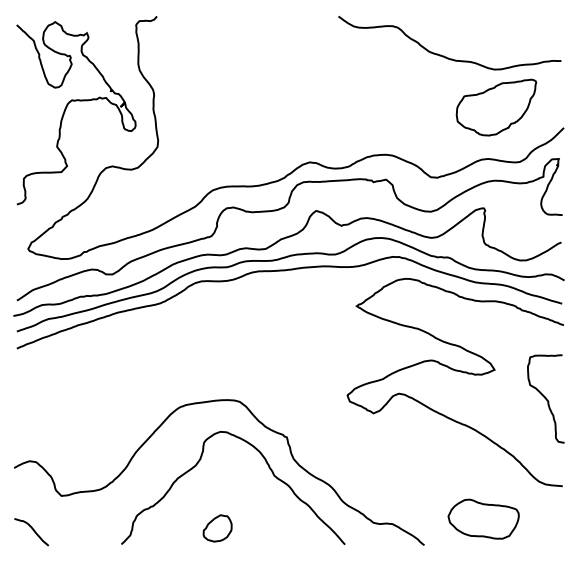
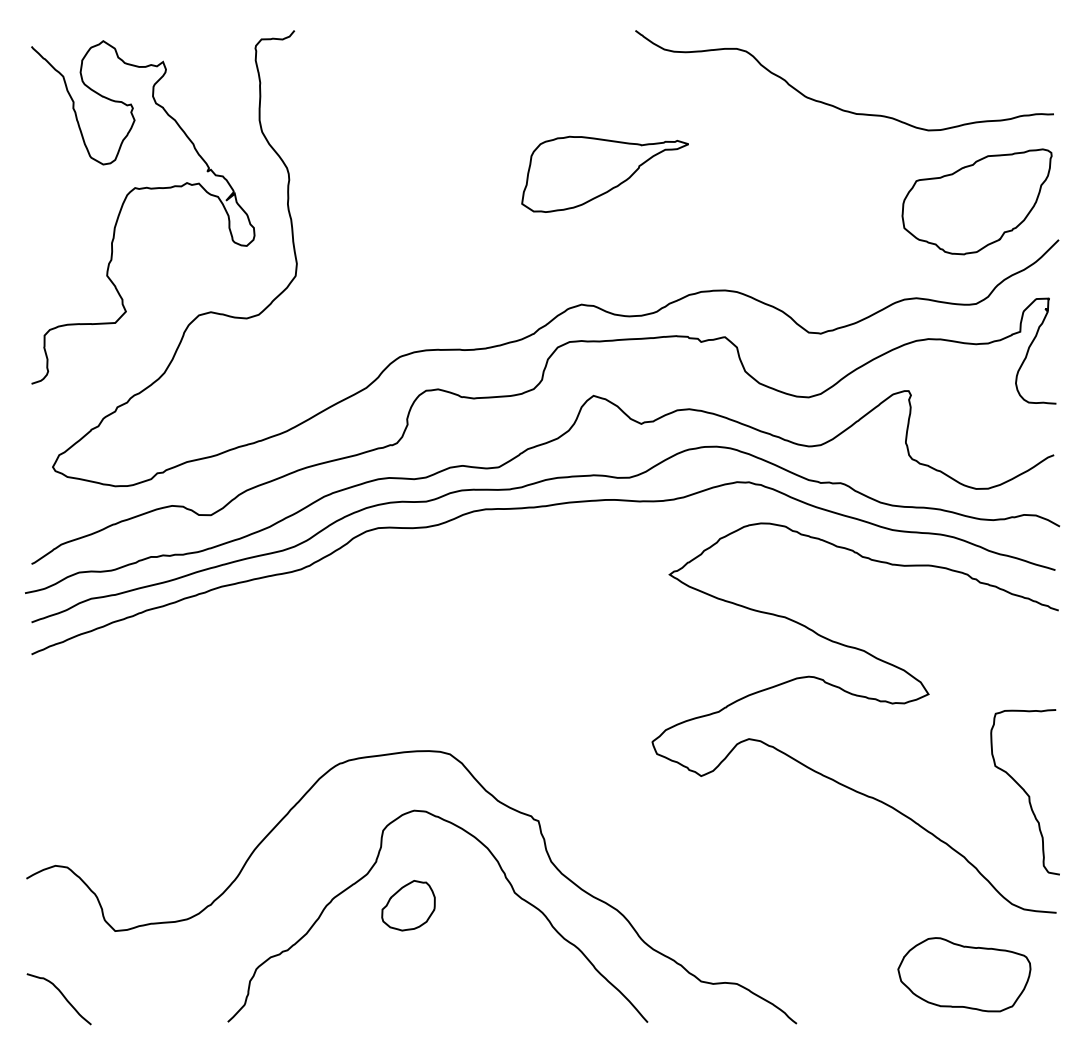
part: (322, 92) -> (605, 173), added
part: (495, 107) -> (975, 201), moved
curve: (545, 398) -> (1024, 791), moved
part: (483, 518) -> (964, 973), moved
part: (217, 528) -> (408, 905), moved

